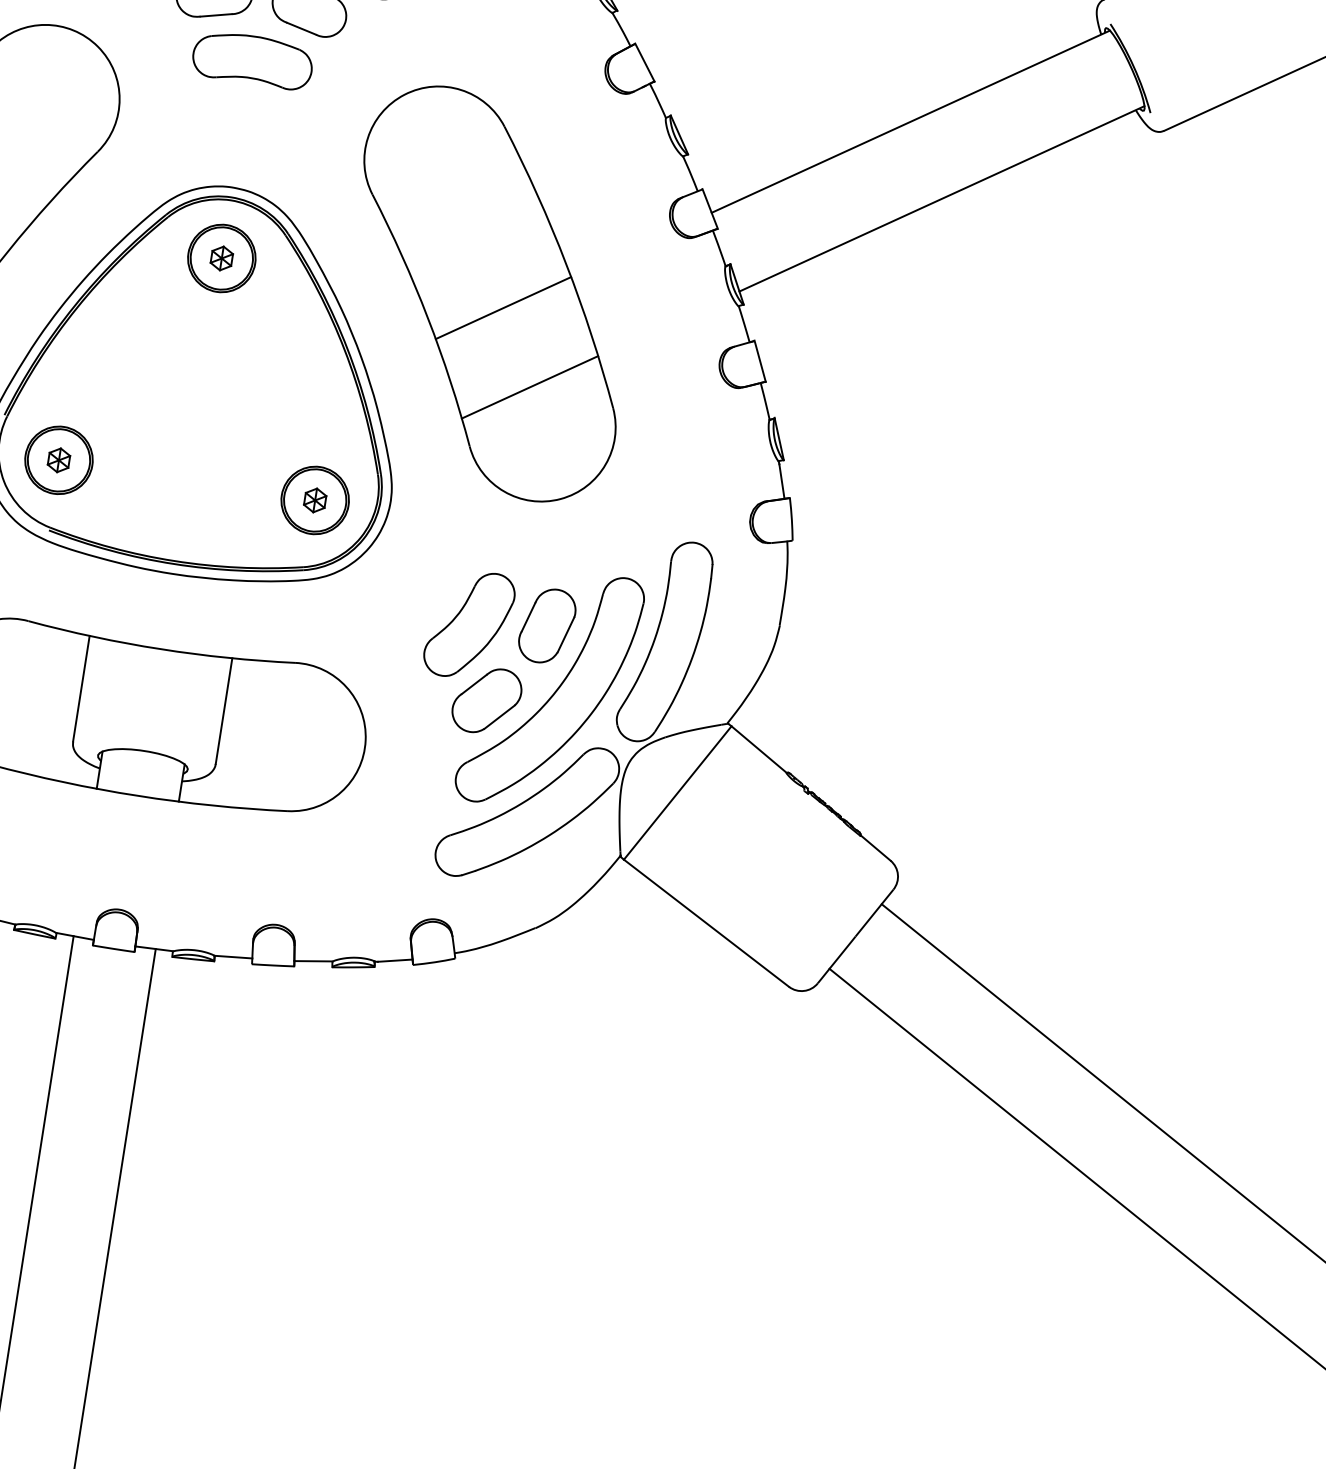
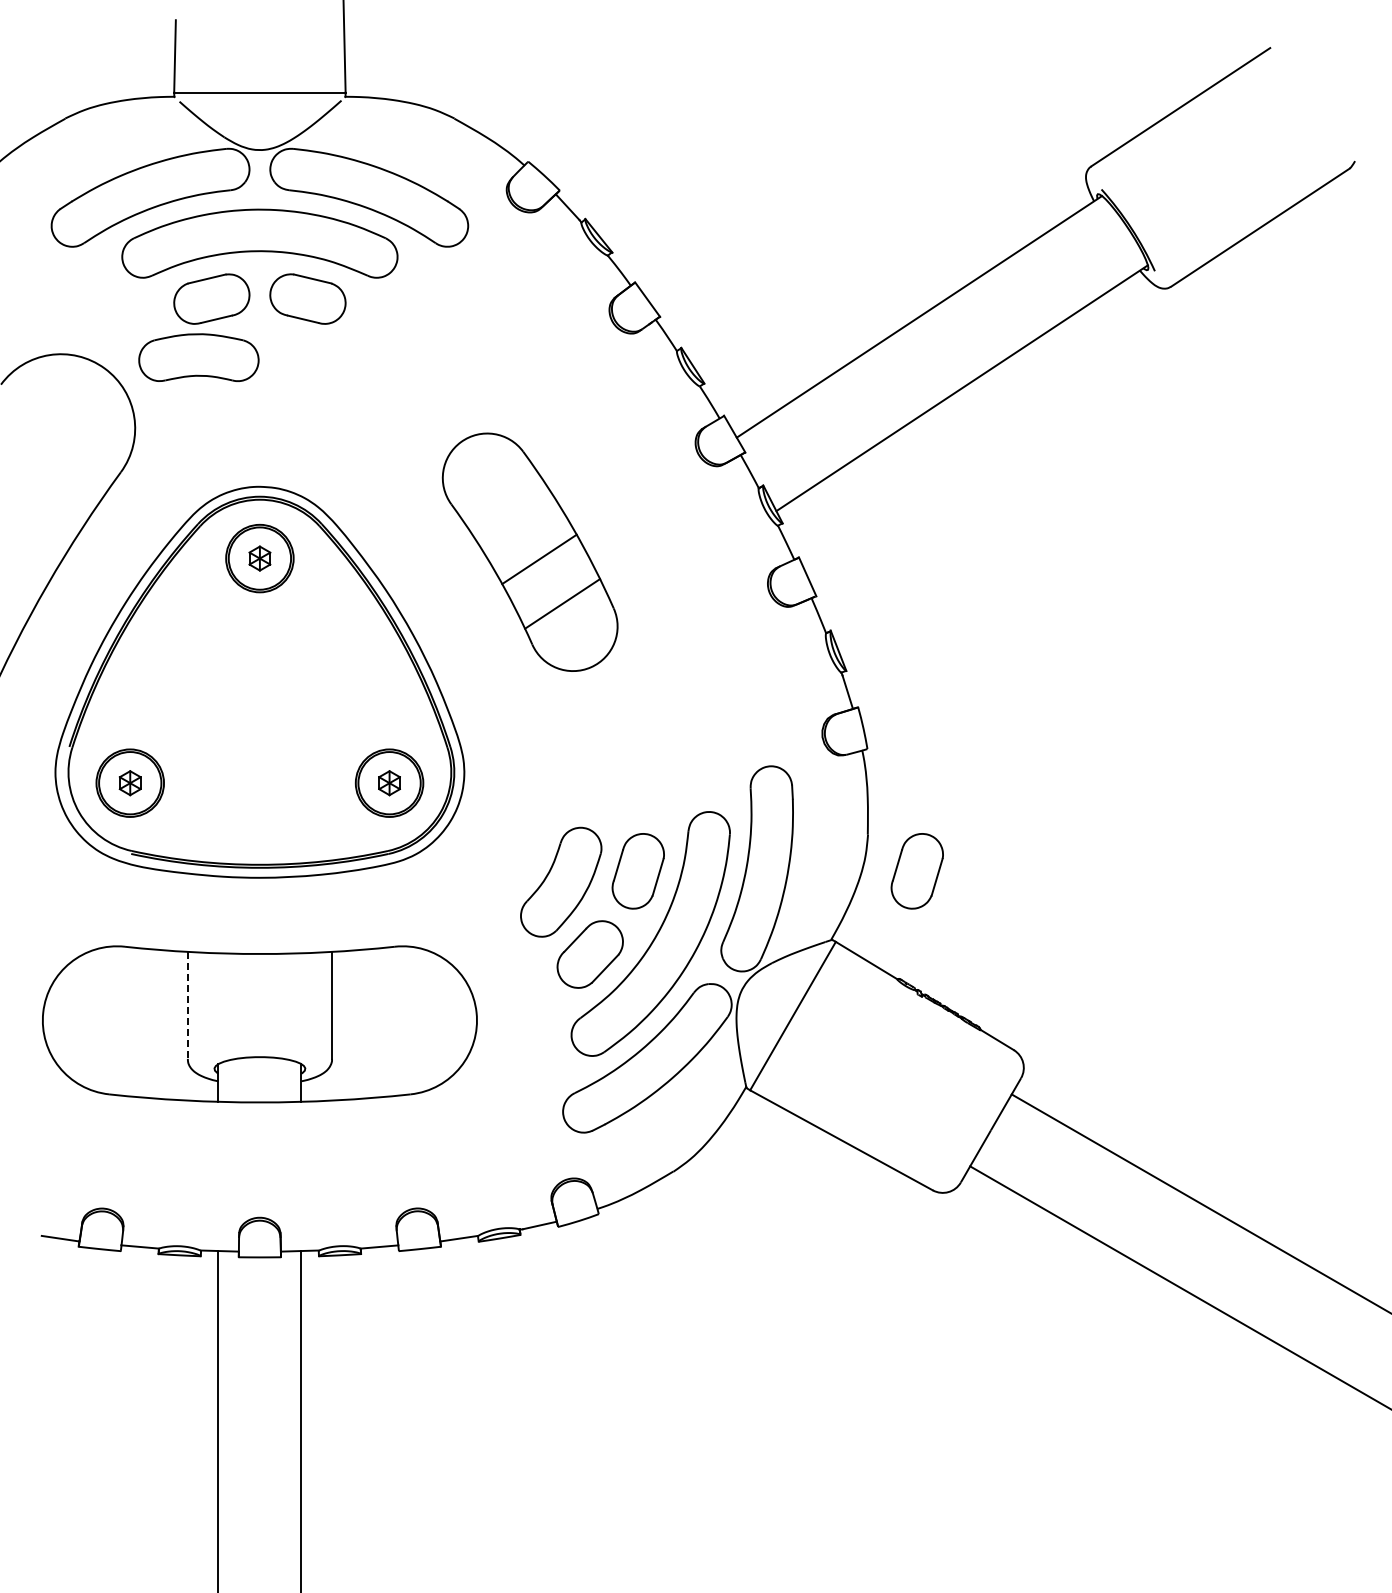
part: (252, 59) -> (198, 357), moved
part: (489, 294) -> (529, 552), size x0.6
part: (822, 669) -> (916, 871), added
line: (81, 688) -> (187, 1005), solid -> dashed

